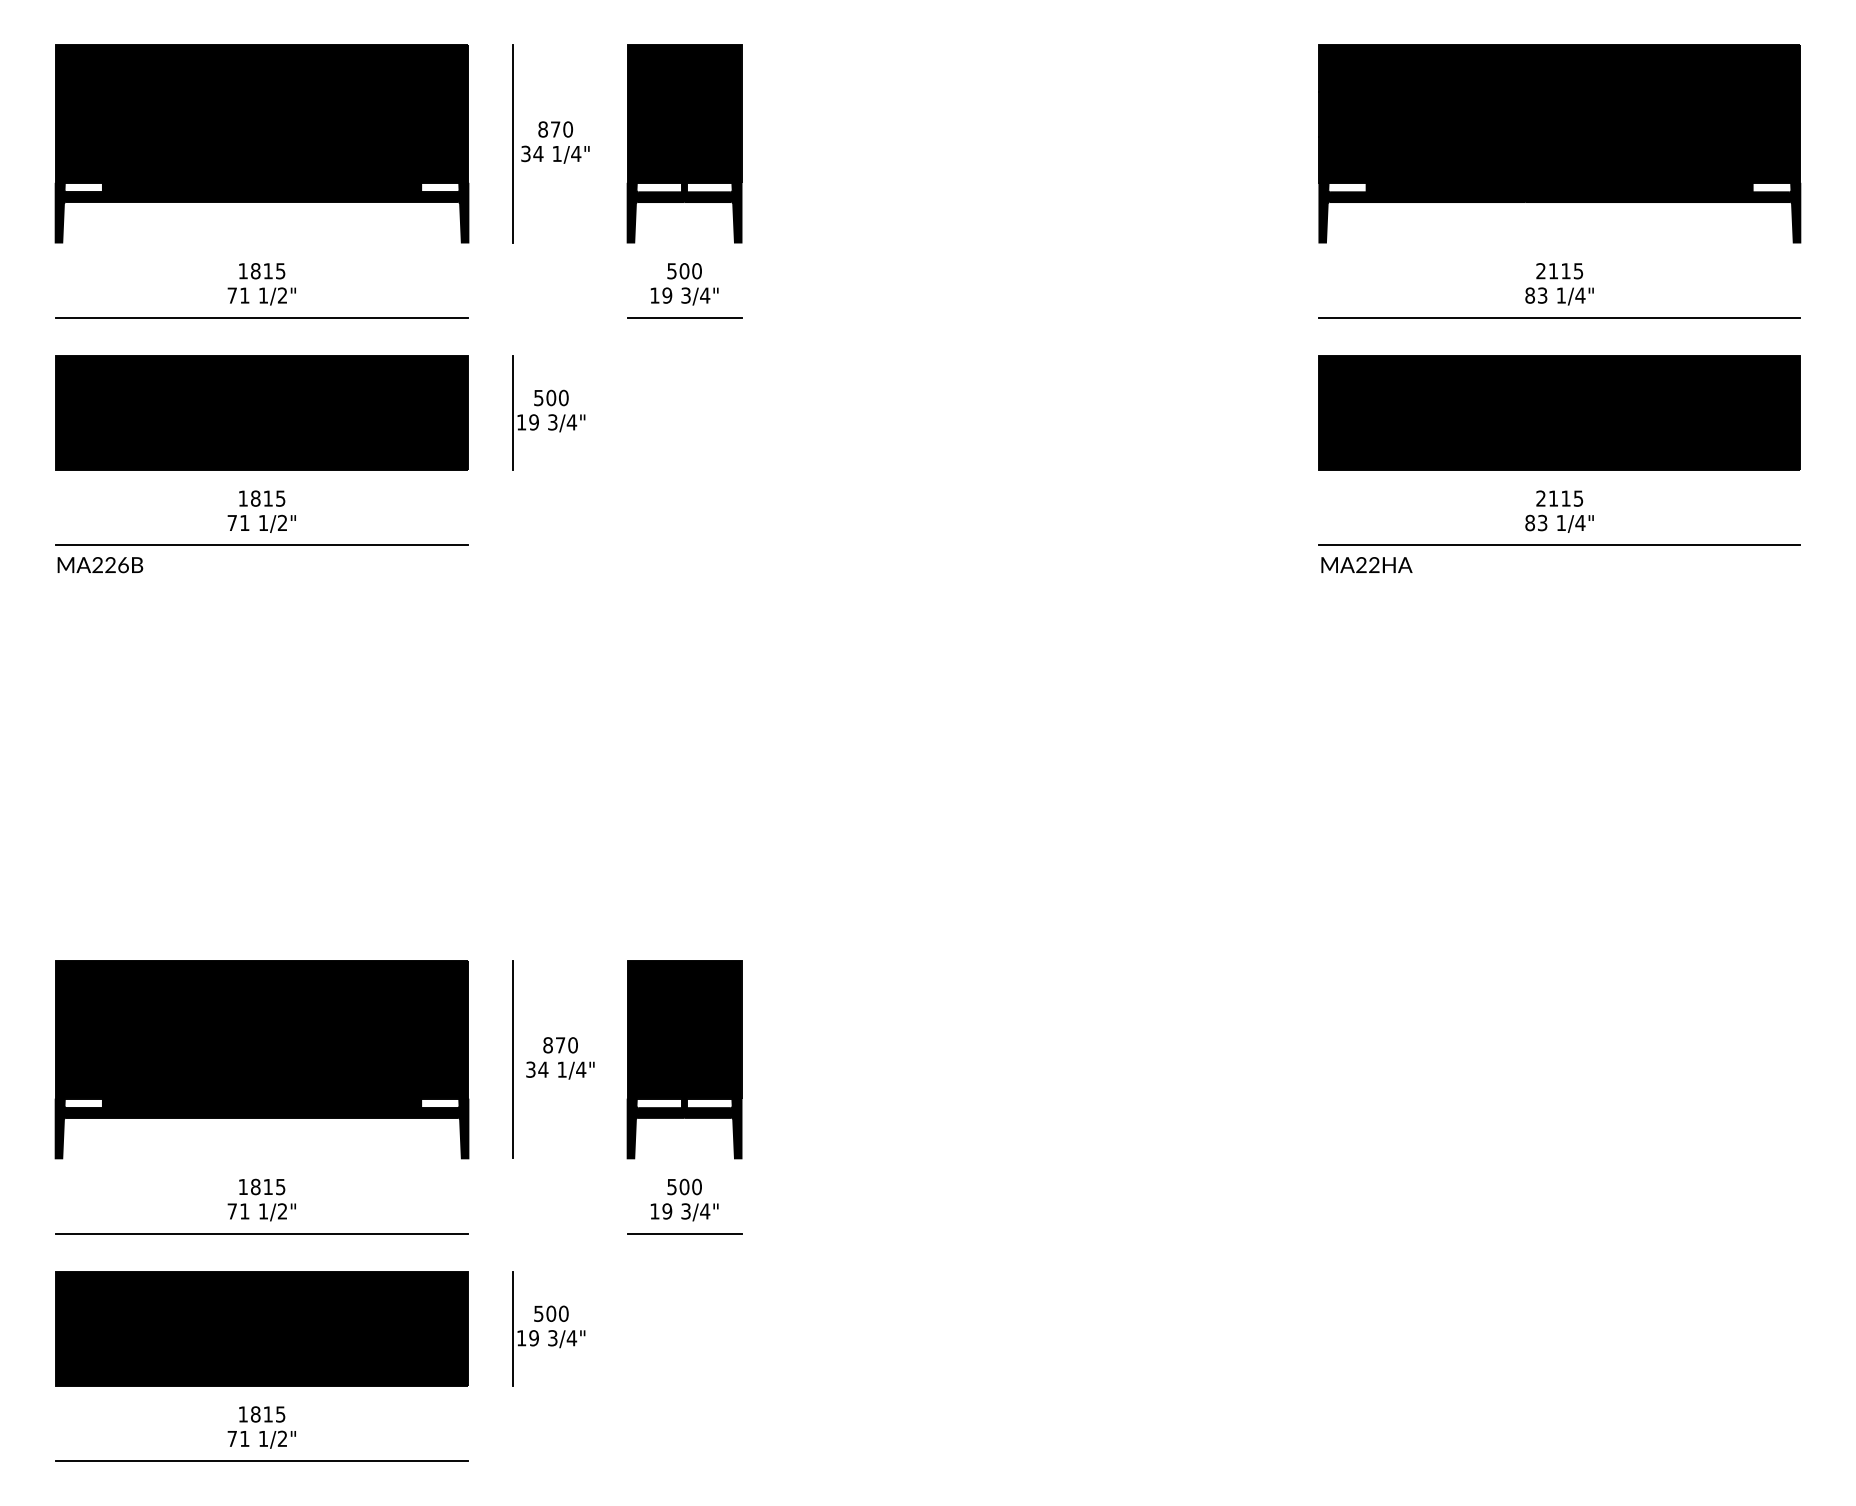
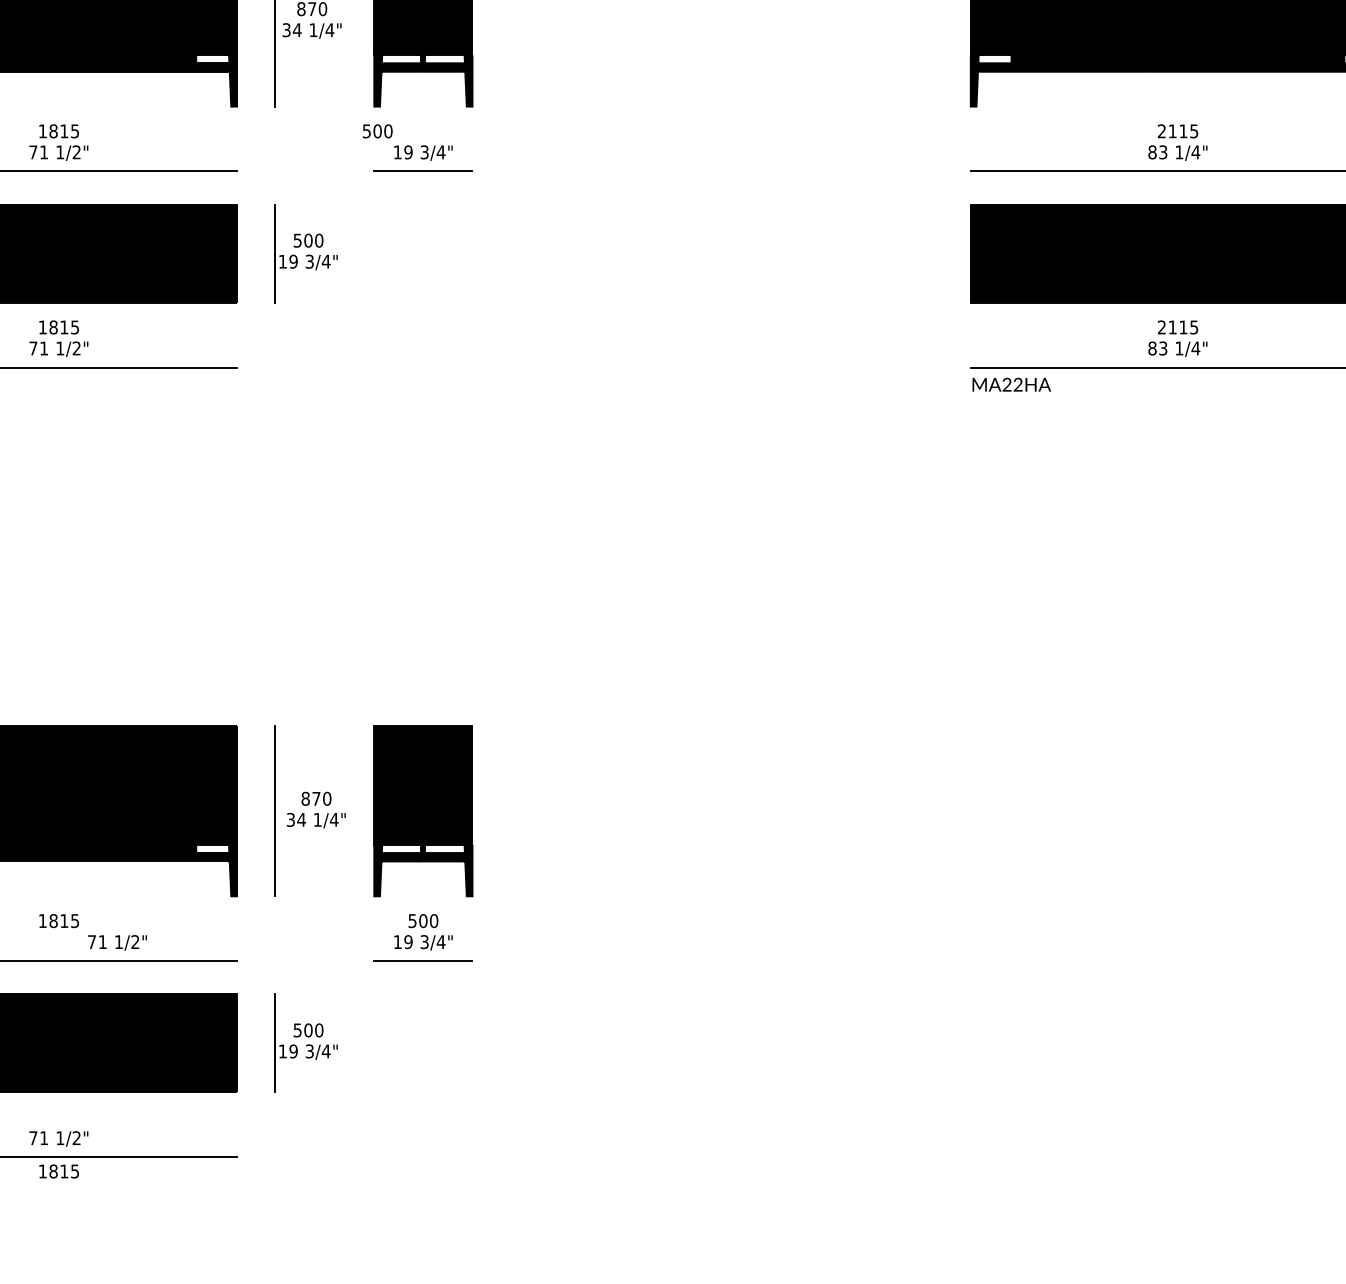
text: (684, 271) -> (377, 131), moved
text: (261, 1212) -> (117, 943), moved
text: (262, 1414) -> (59, 1171), moved

